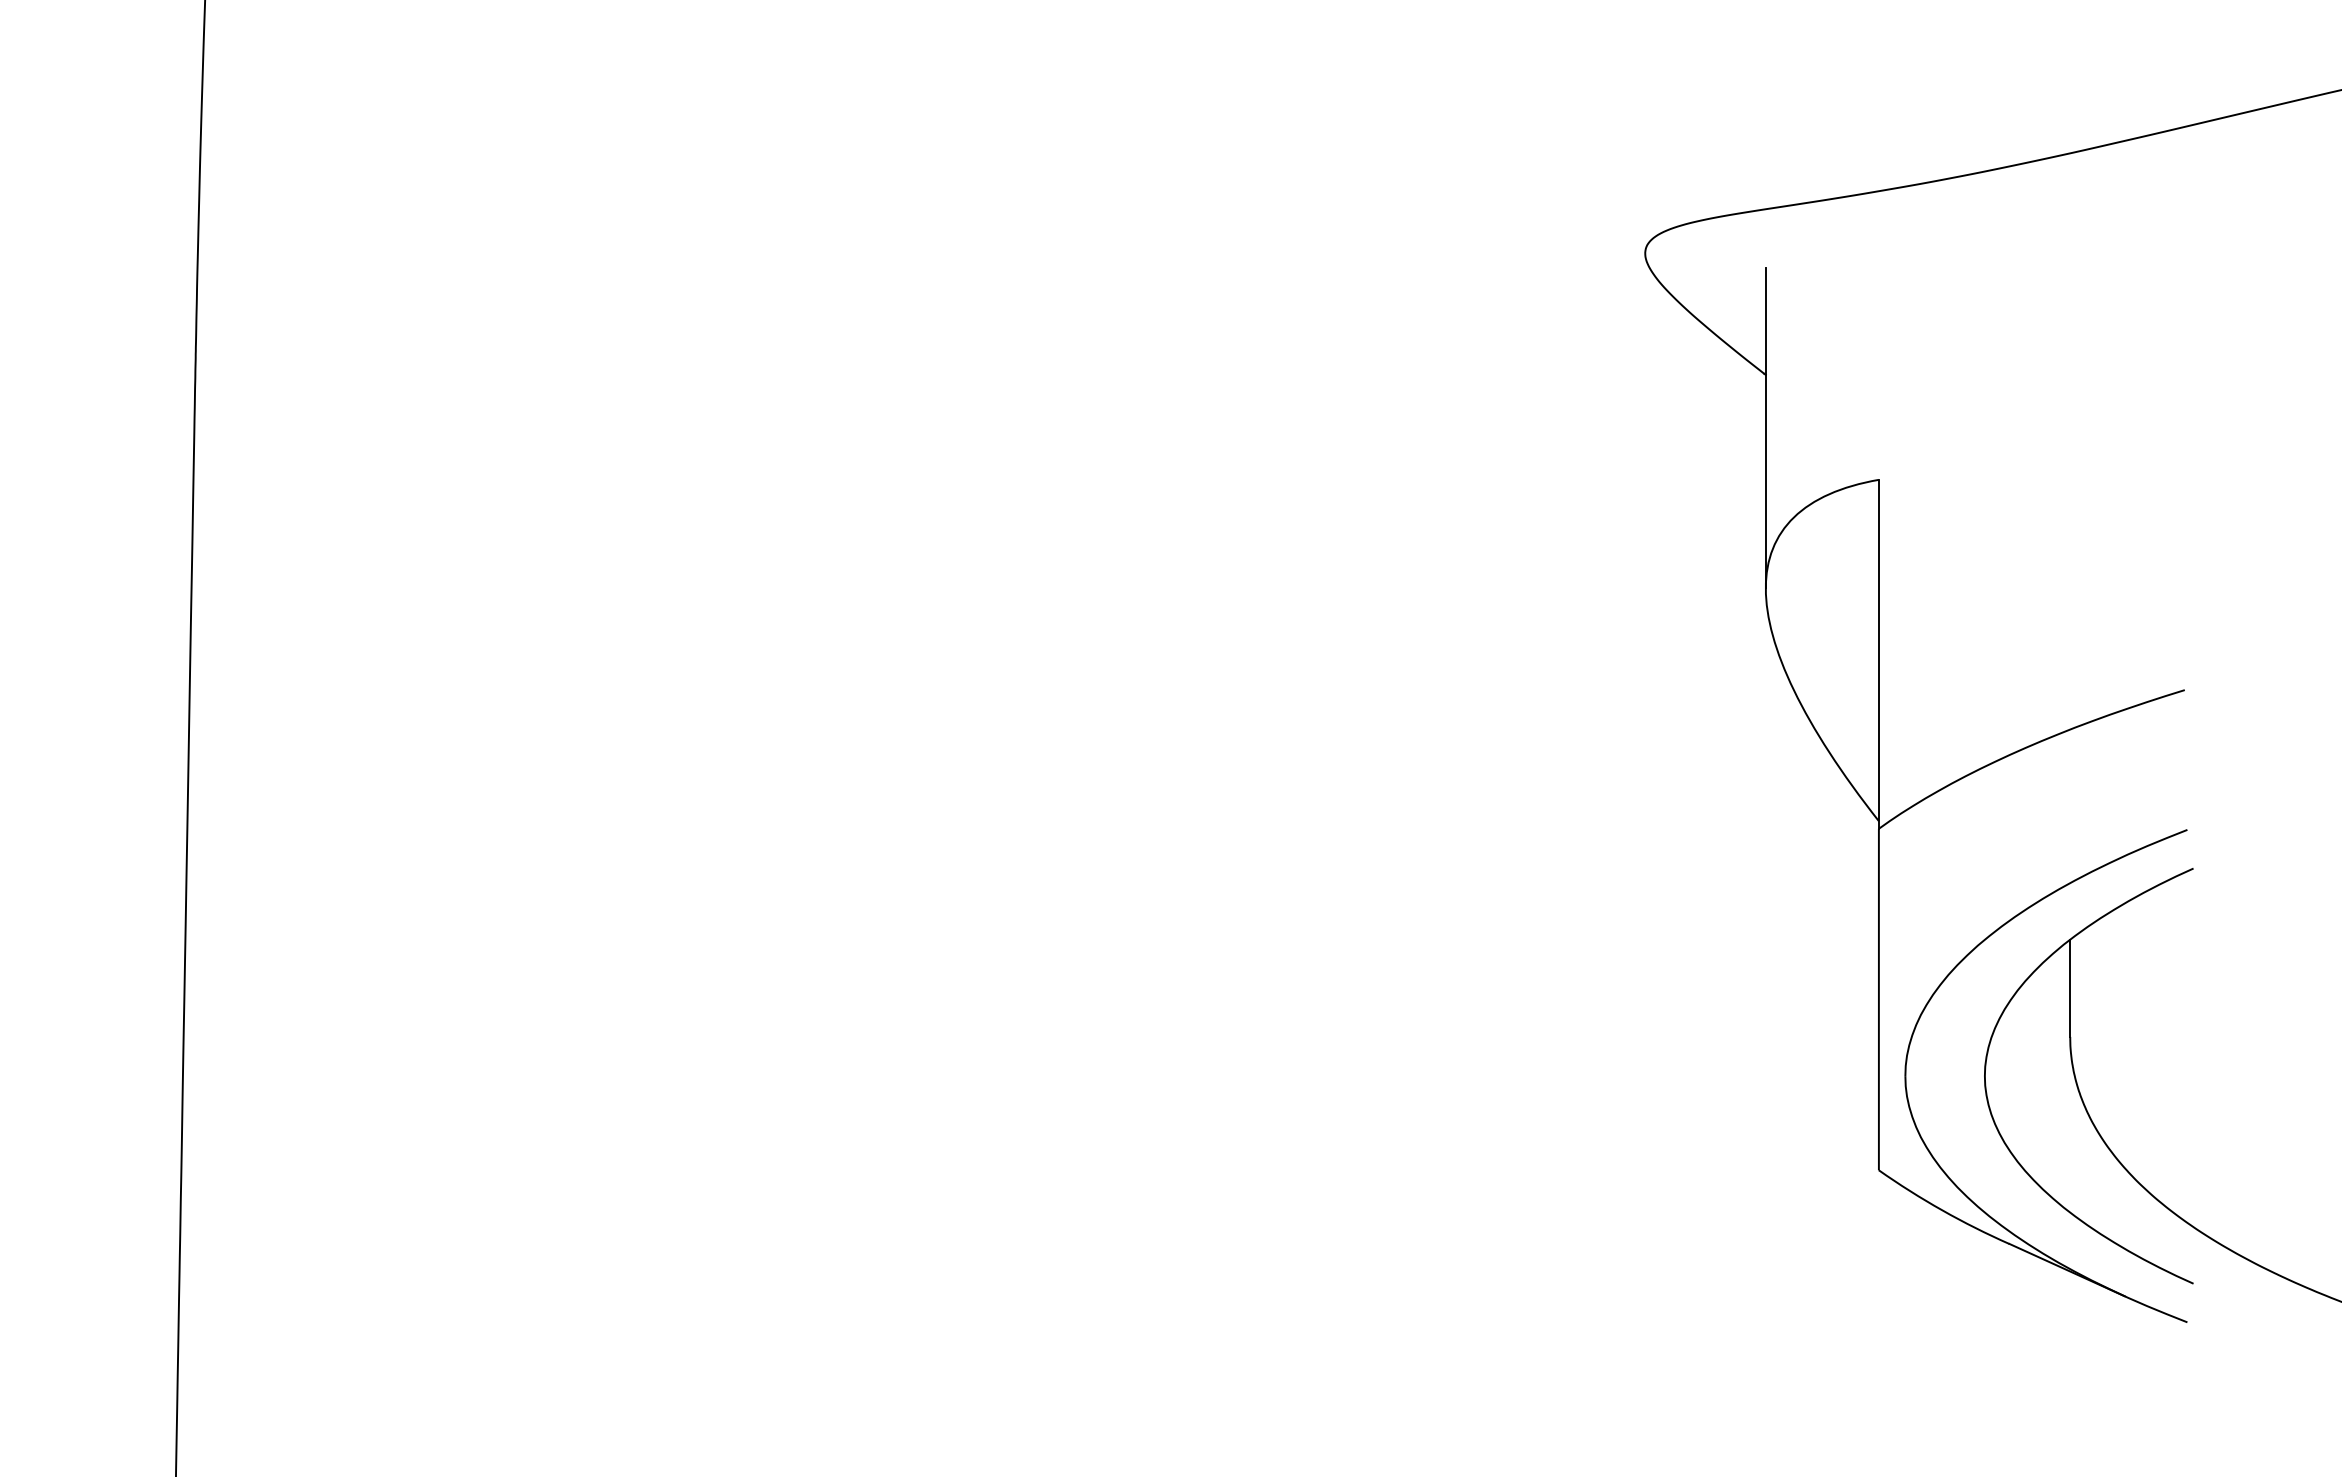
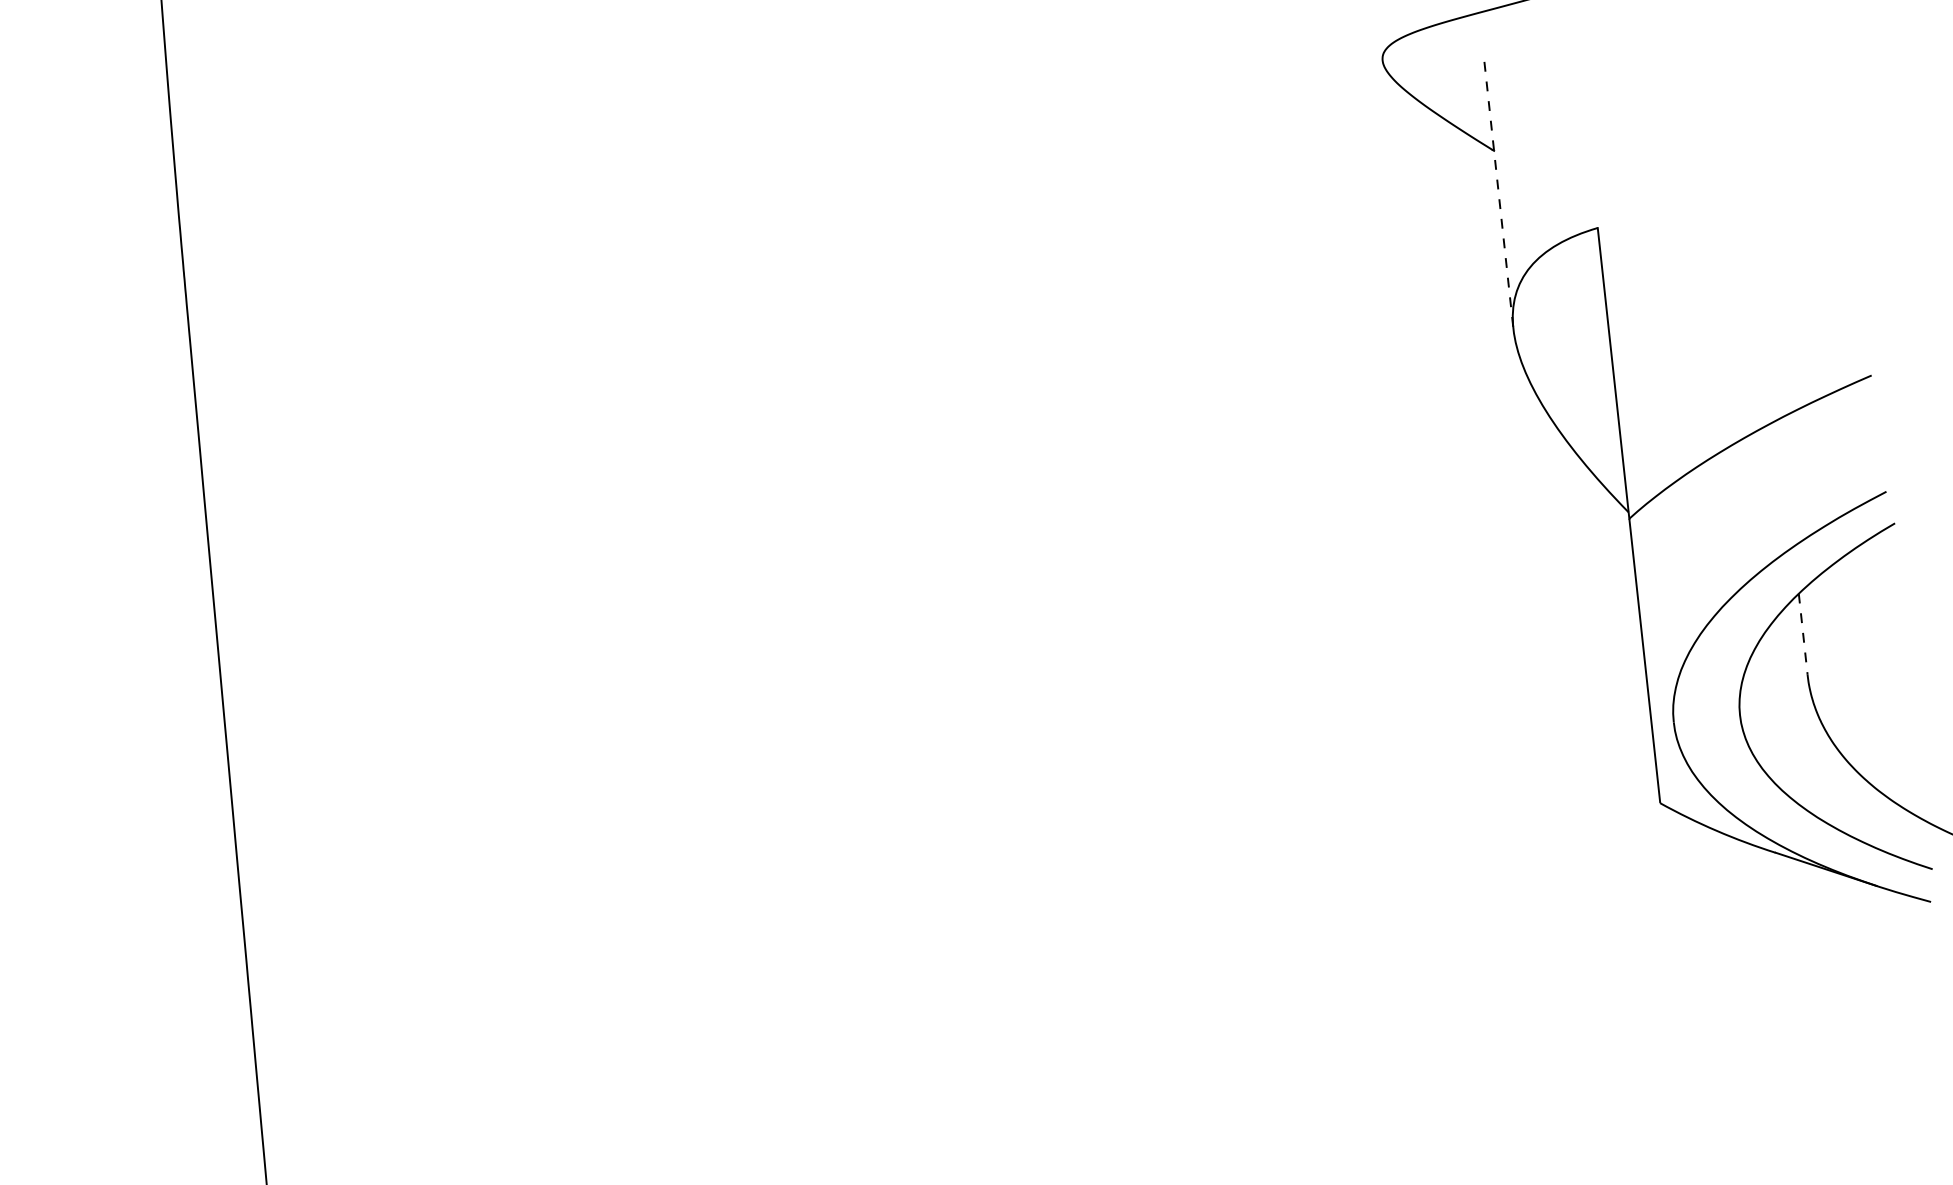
line: (1765, 428) -> (1498, 195), solid -> dashed
line: (2070, 988) -> (1803, 634), solid -> dashed

